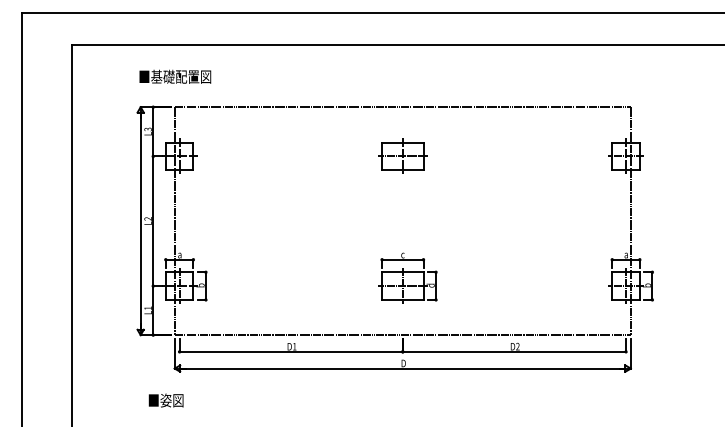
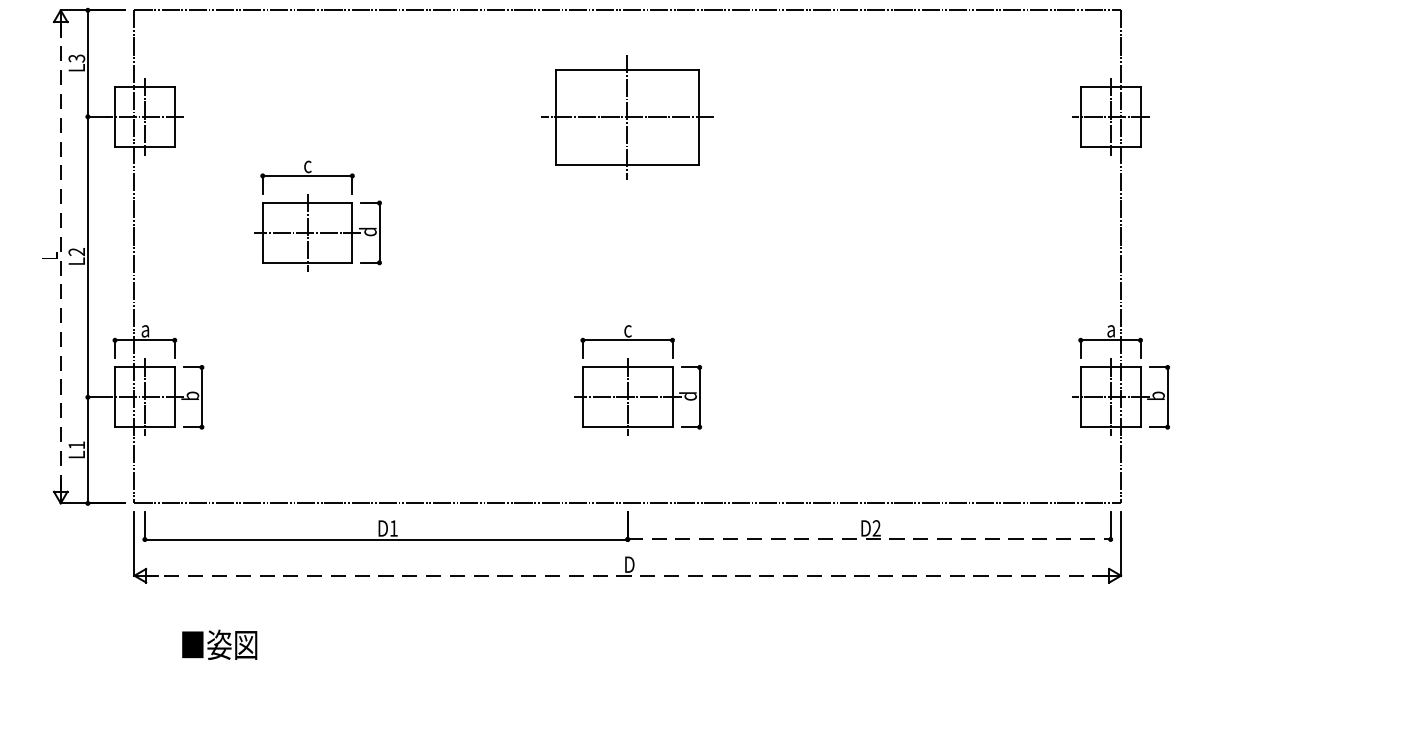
part: (402, 155) -> (627, 114), size x1.6
part: (259, 201) -> (317, 214), added
line: (140, 221) -> (60, 257), solid -> dashed
line: (514, 351) -> (869, 538), solid -> dashed
line: (402, 368) -> (627, 575), solid -> dashed
text: (165, 400) -> (218, 644), moved

